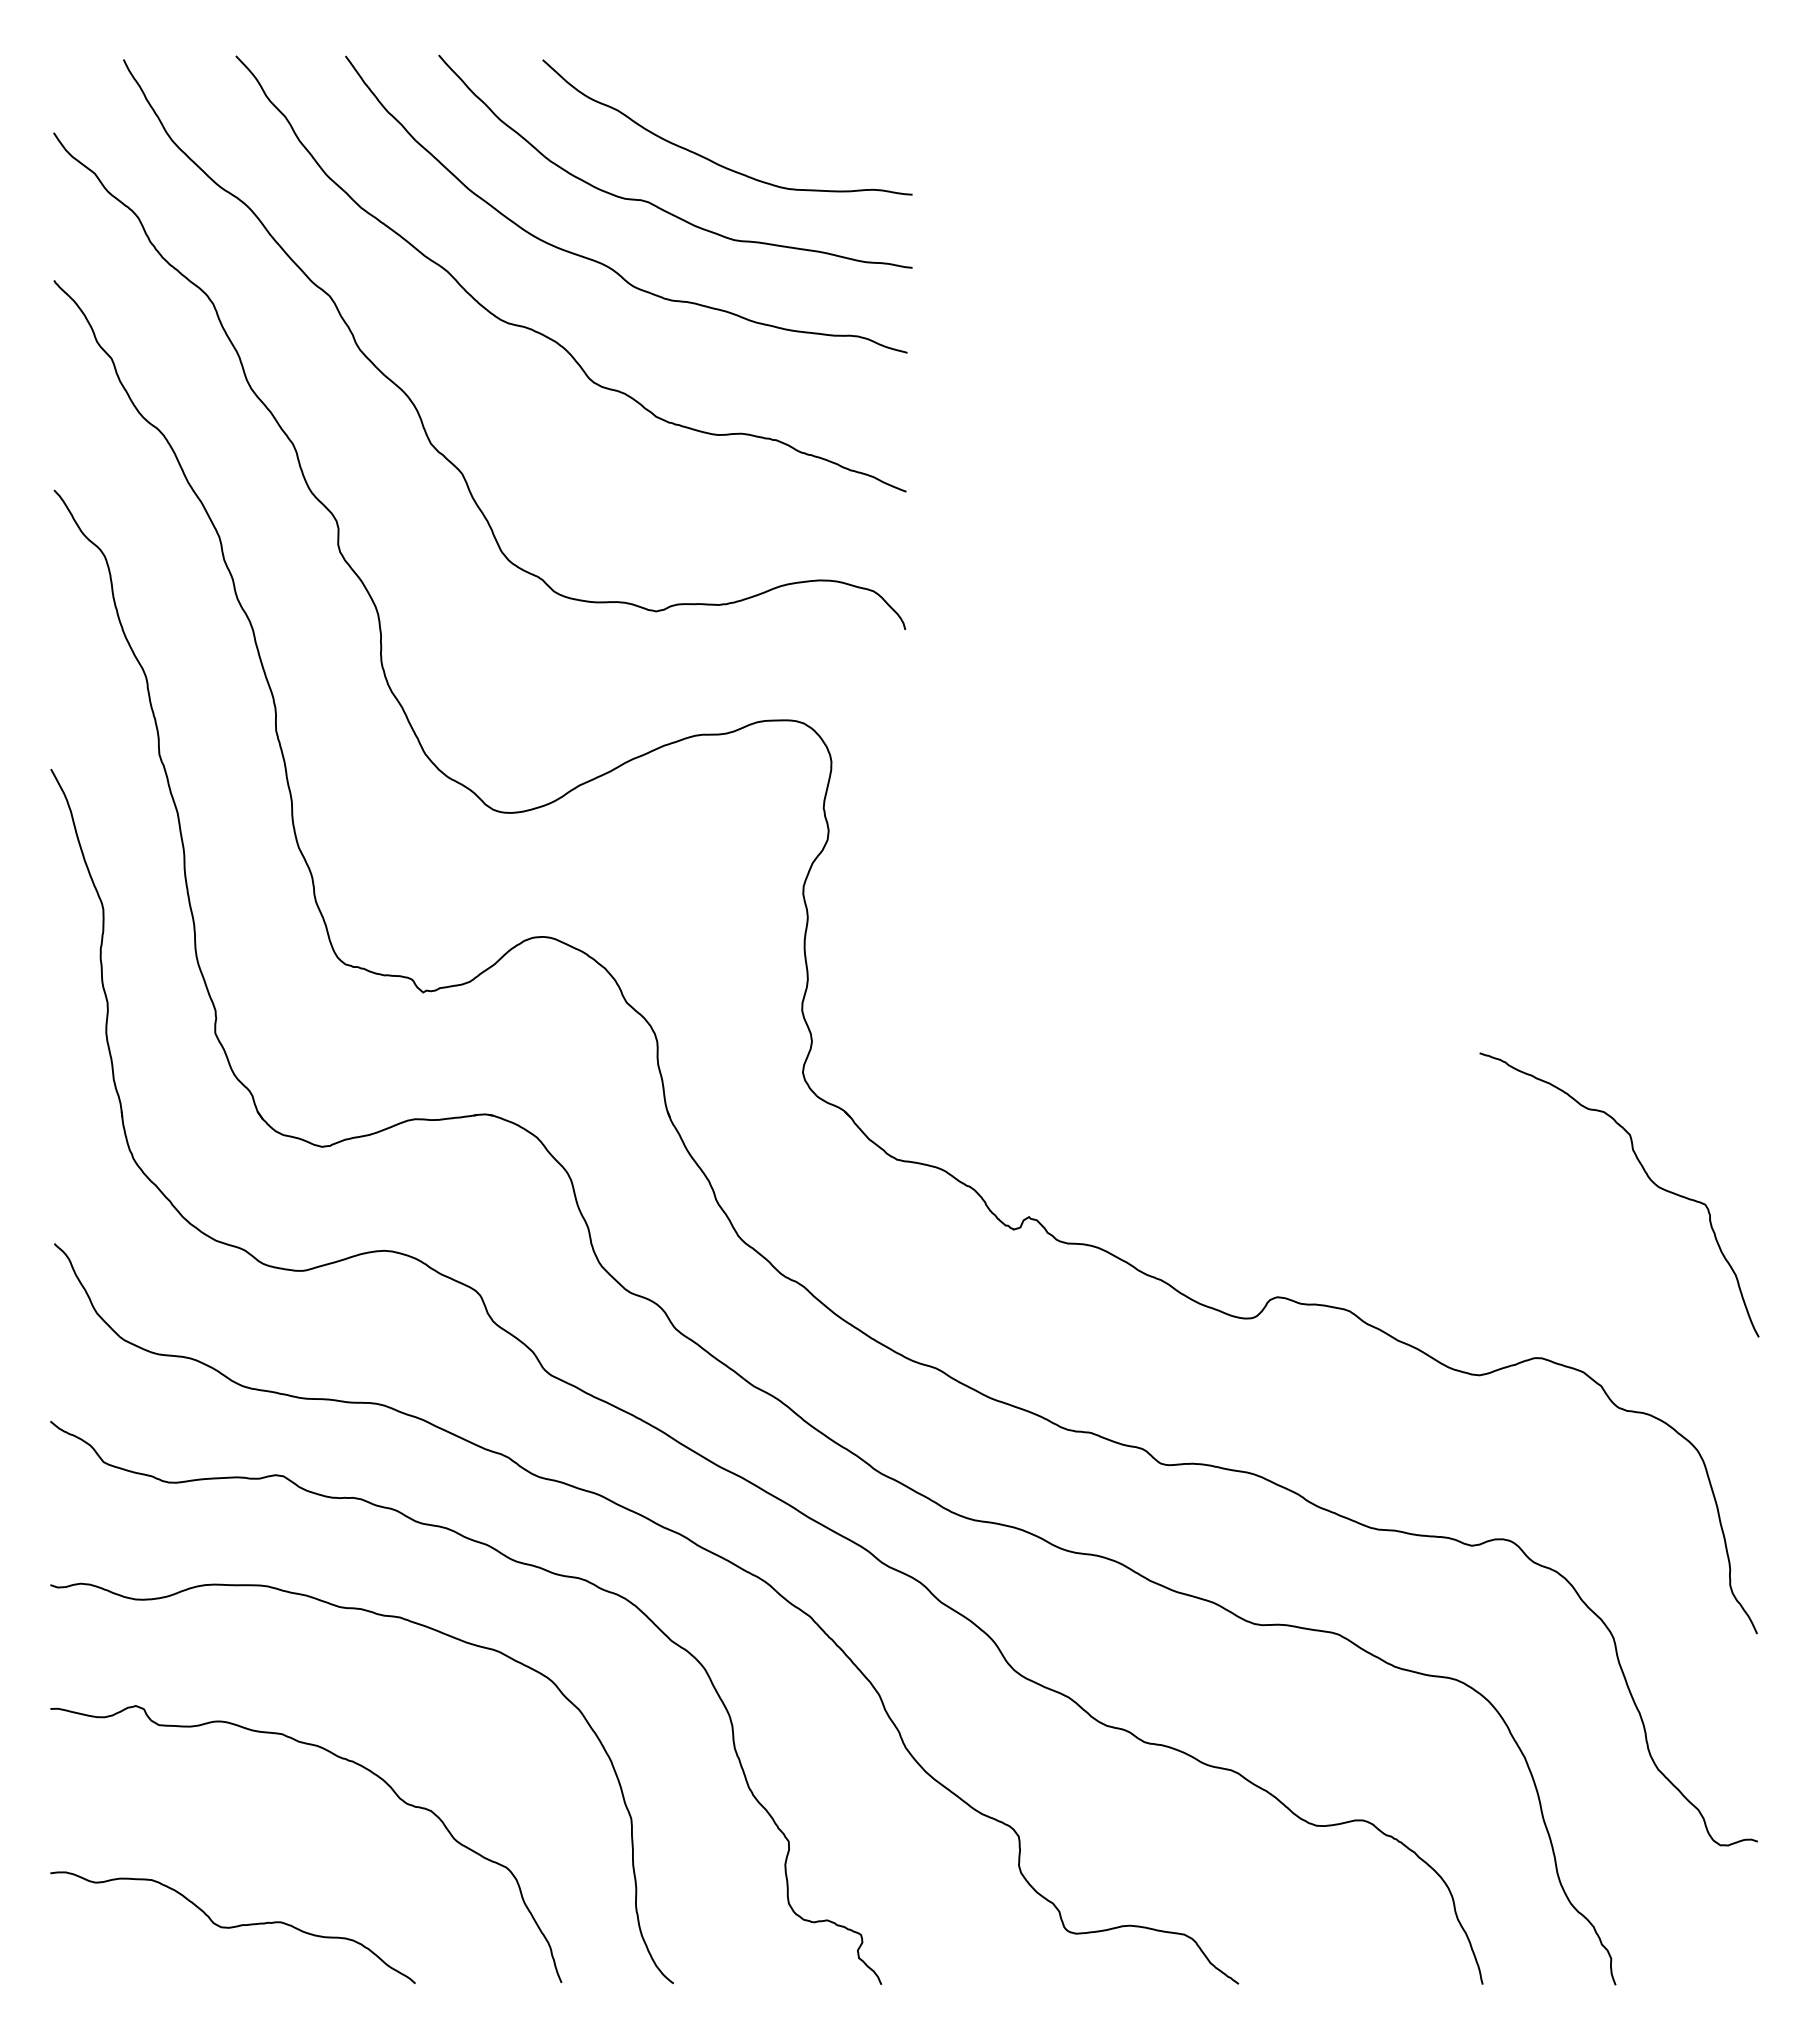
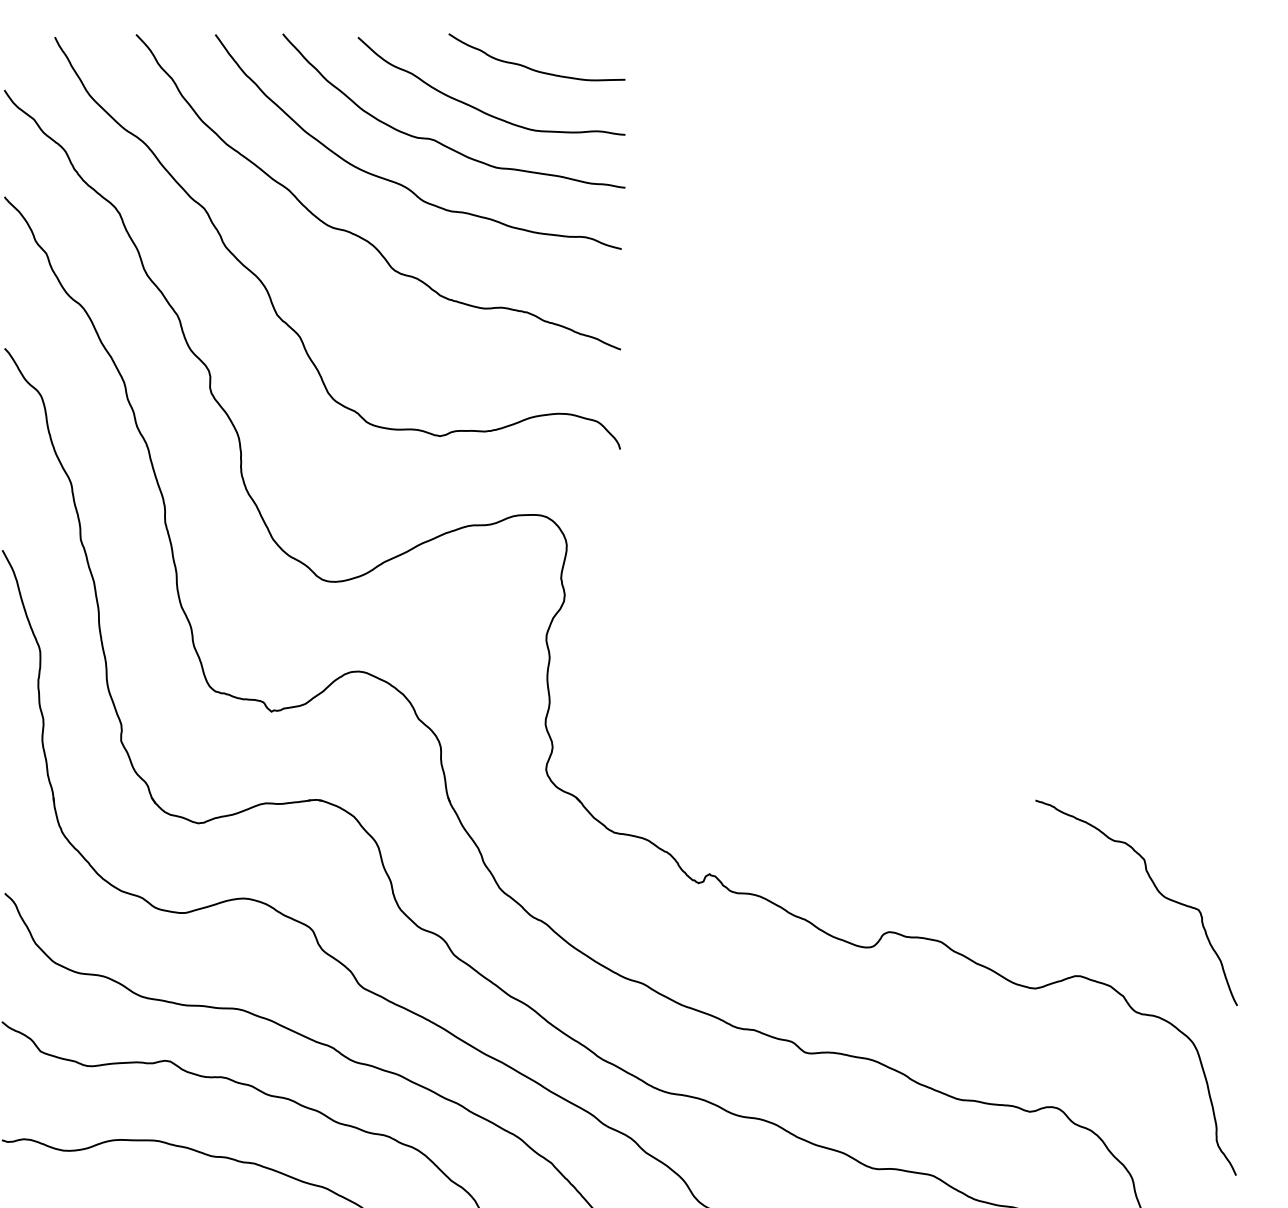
curve: (784, 103) -> (532, 68), added
curve: (1647, 1177) -> (1156, 890), moved

